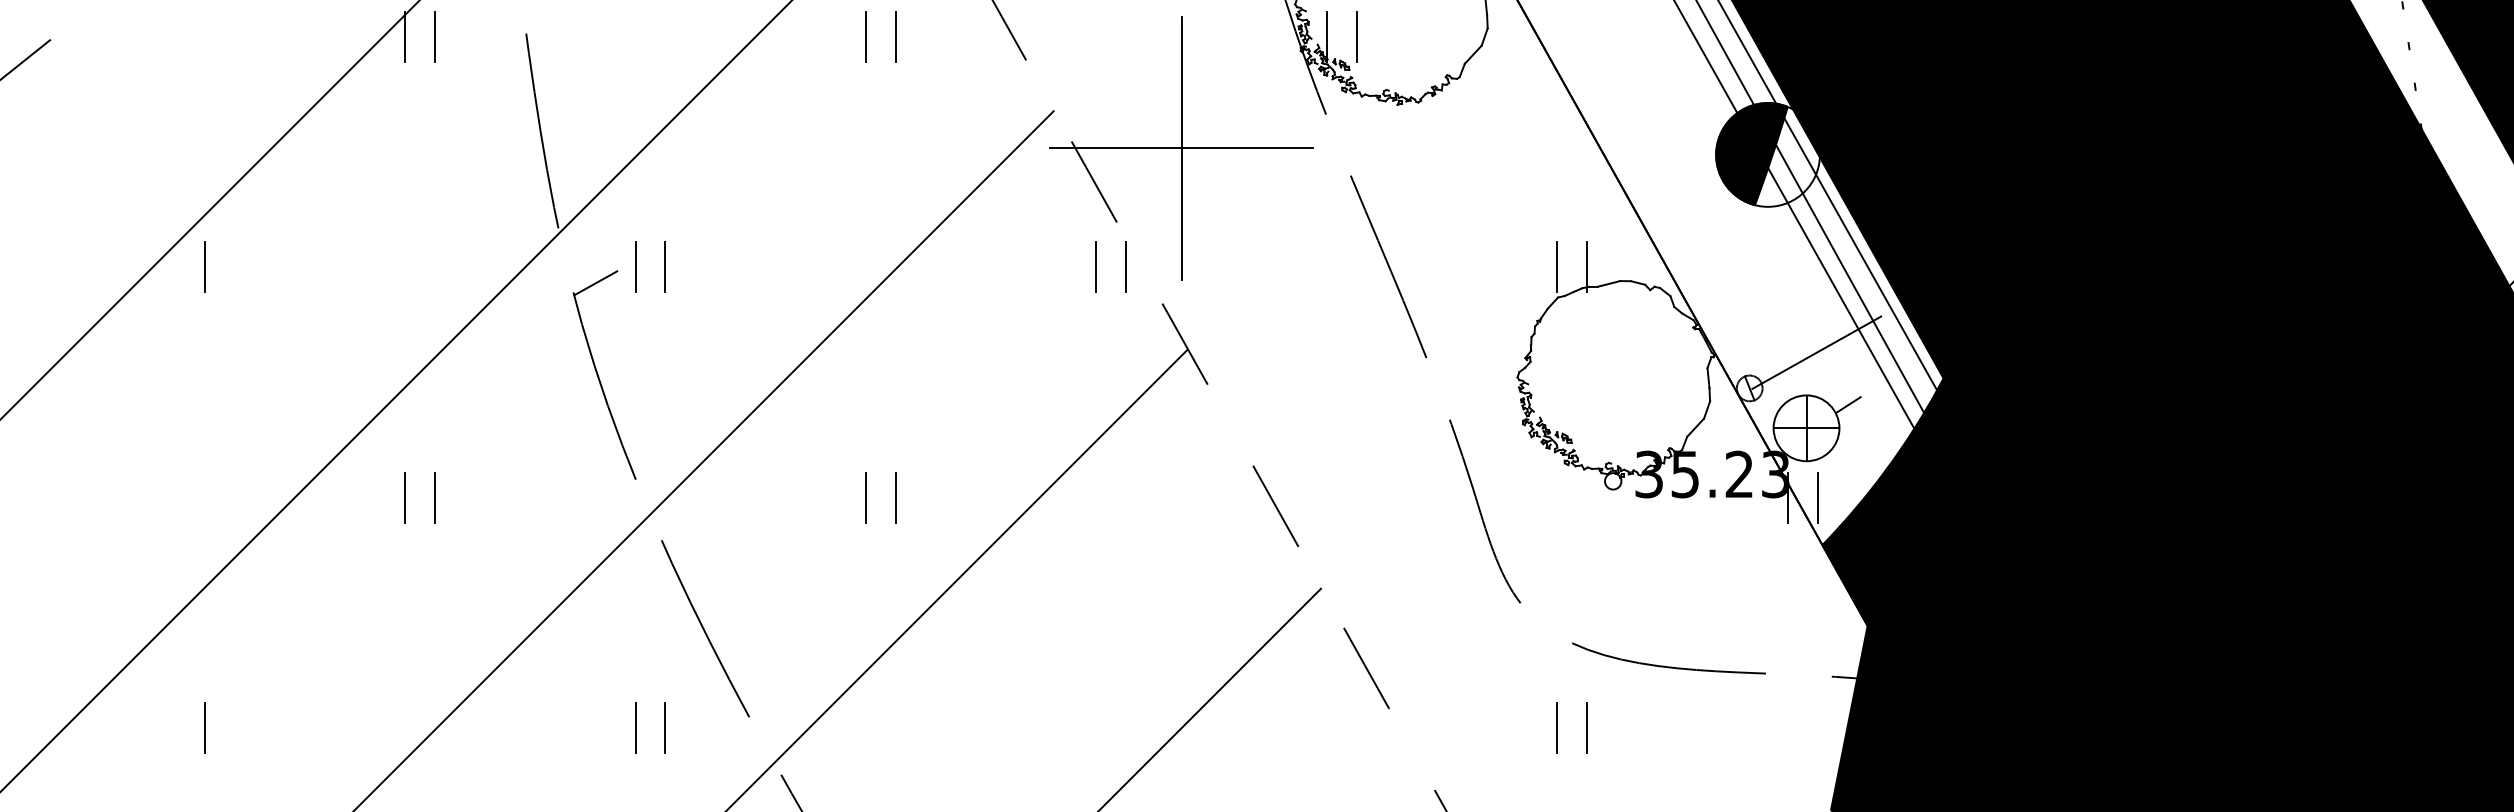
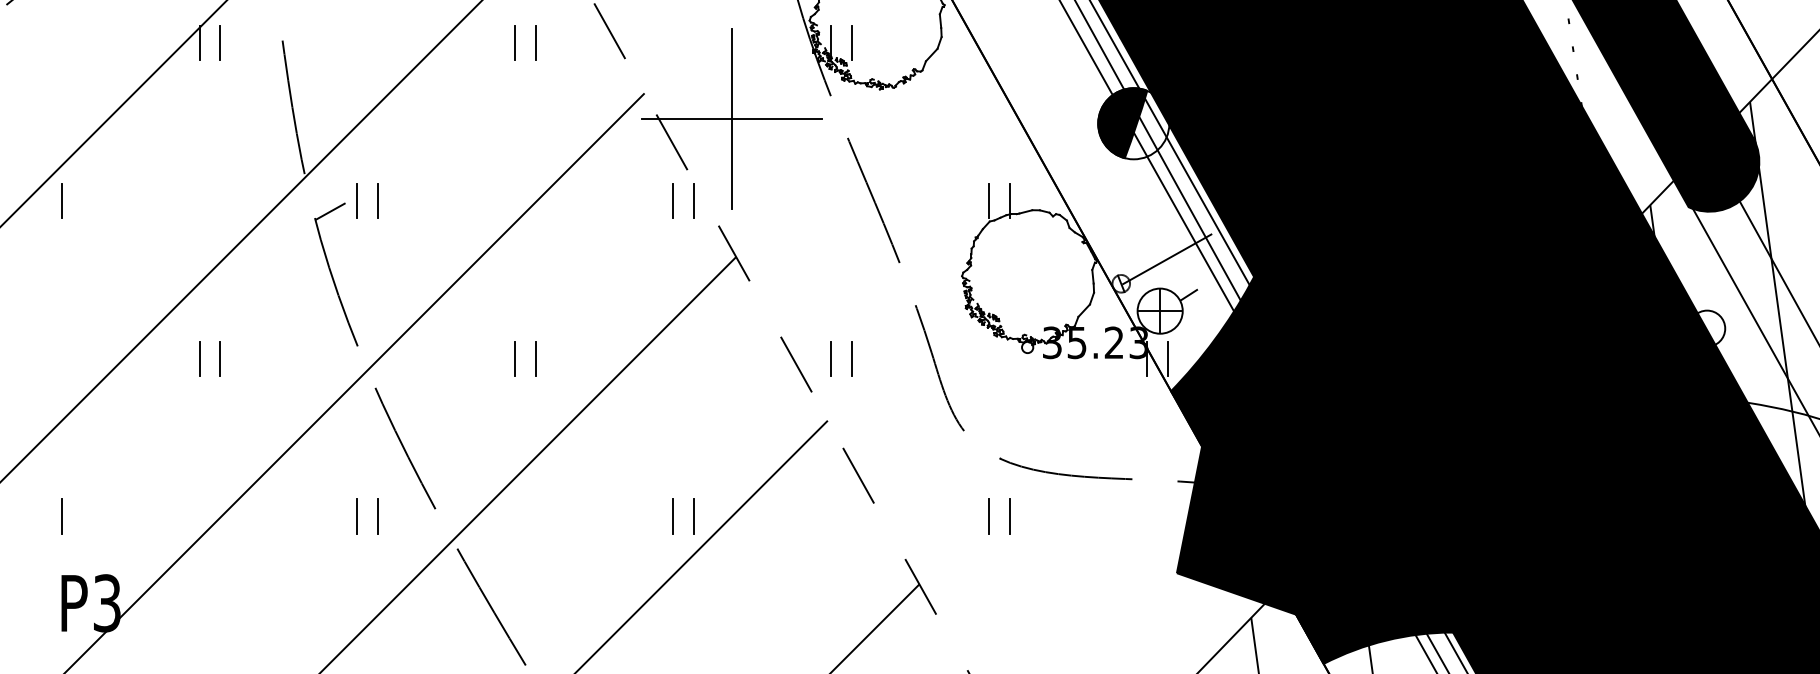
line: (1327, 497) -> (831, 358), added
line: (1356, 497) -> (851, 358), added
line: (1095, 727) -> (672, 516), added
line: (1125, 727) -> (693, 516), added

